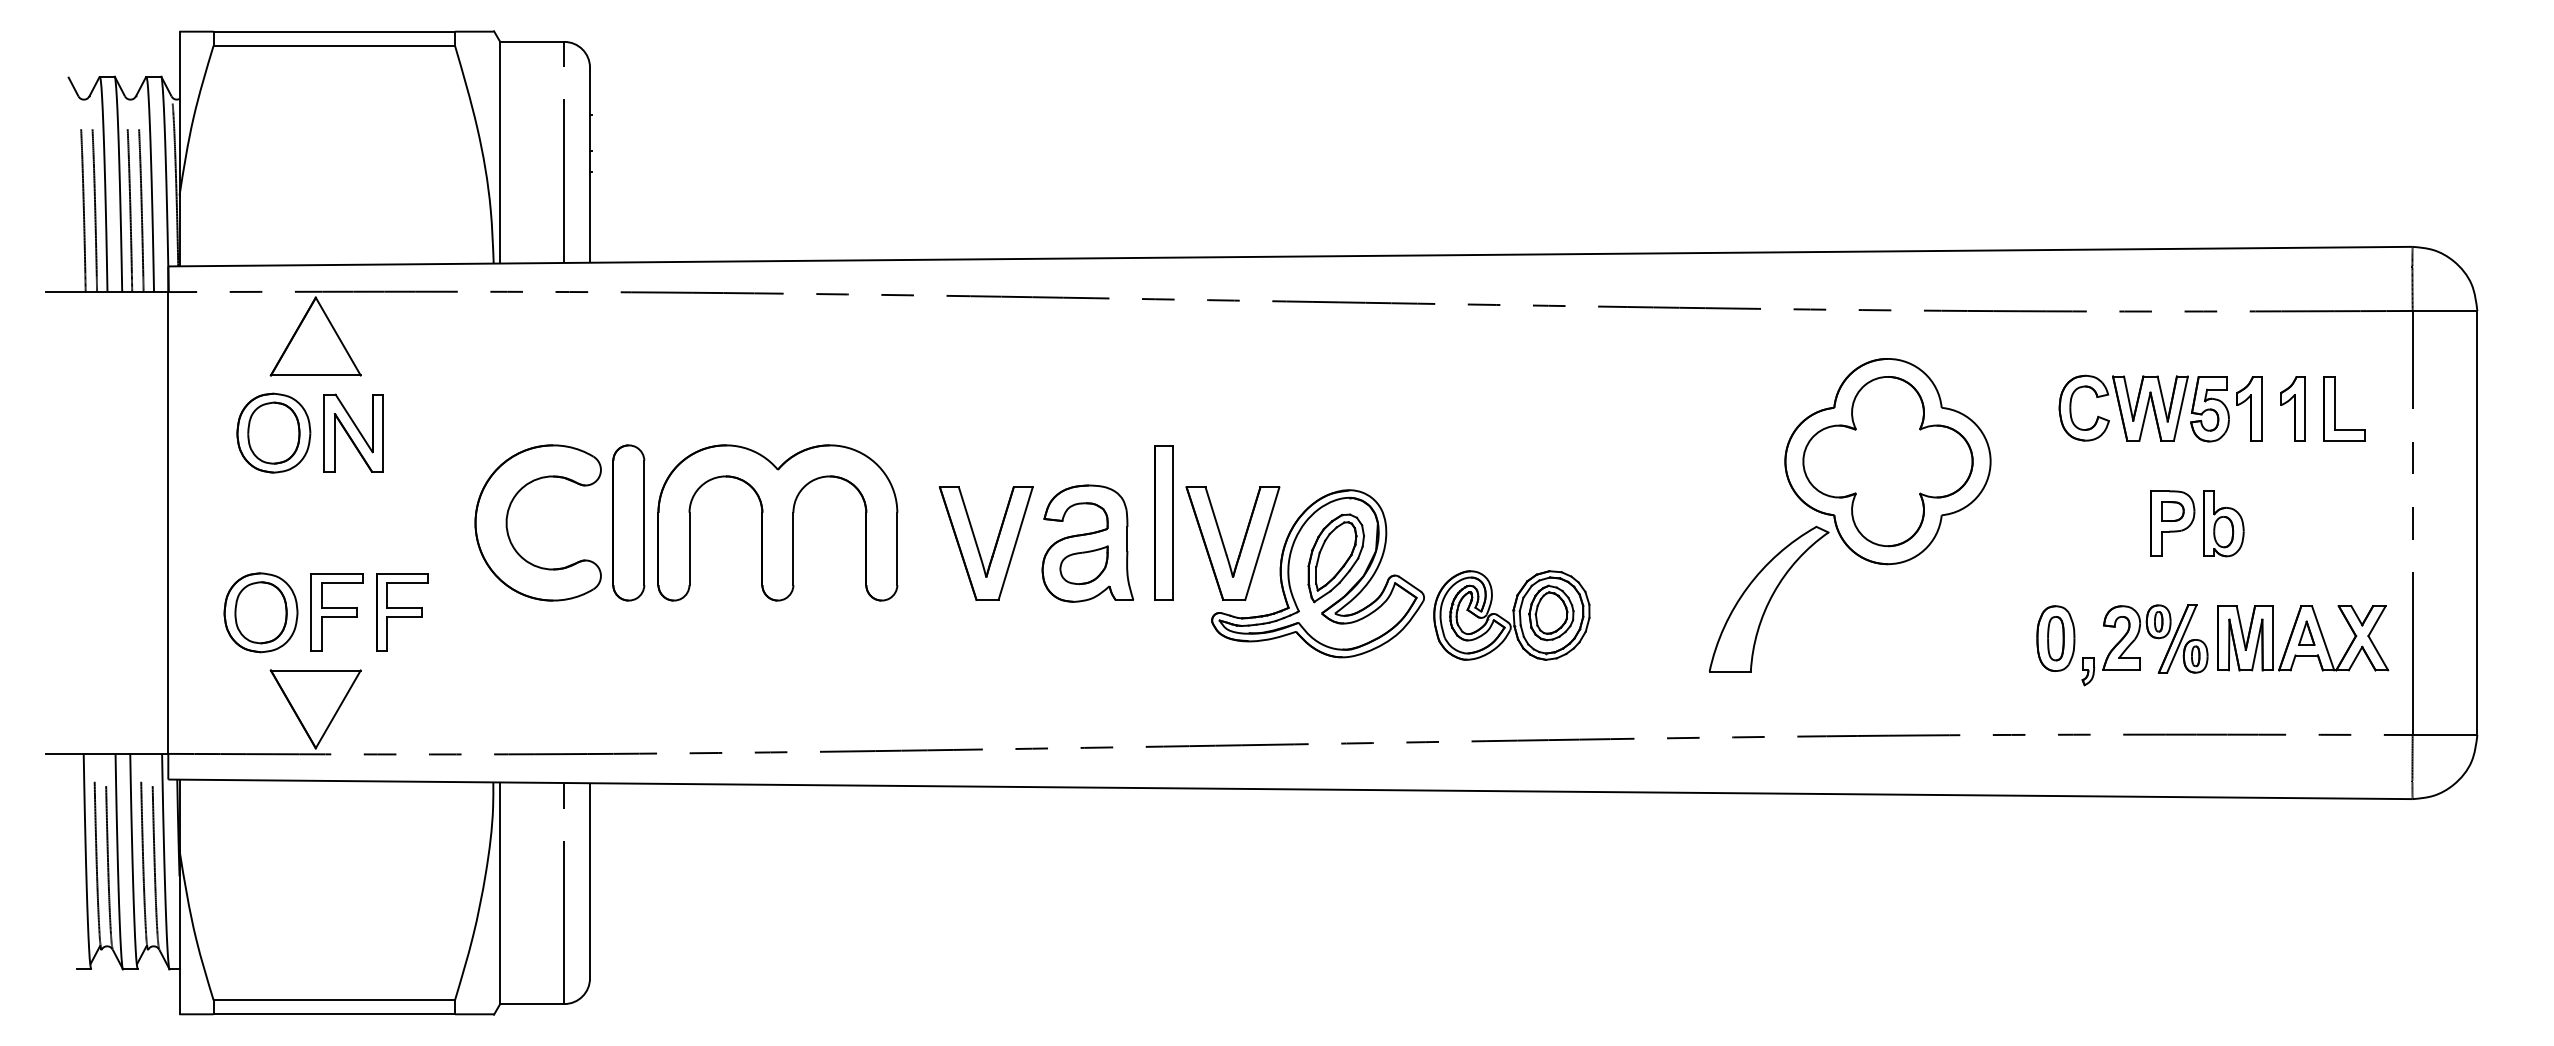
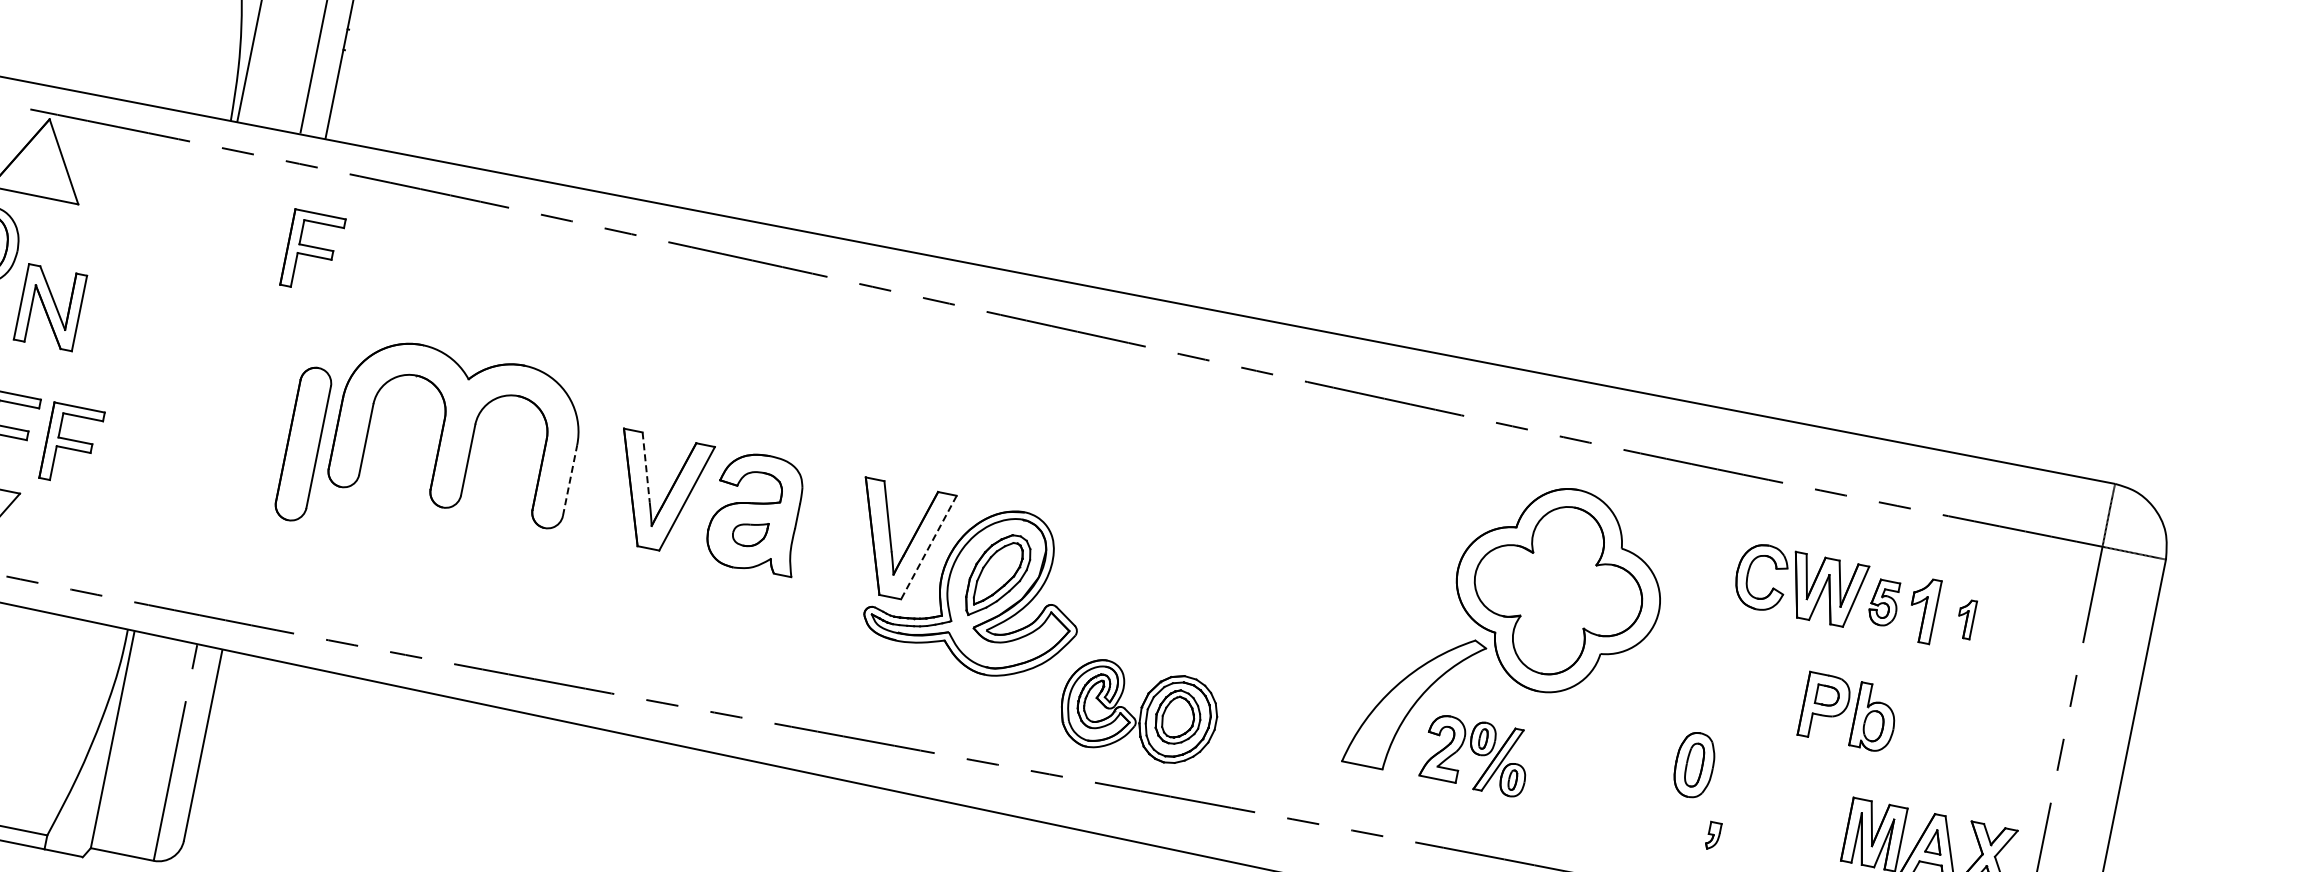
part: (600, 375) -> (313, 251), added
part: (2292, 408) -> (1965, 618), size x0.6
part: (2335, 408) -> (2007, 627), removed
part: (2209, 409) -> (1883, 603), size x0.7
part: (353, 432) -> (50, 306), moved
part: (508, 515) -> (195, 370), removed
line: (969, 521) -> (646, 467), solid -> dashed
part: (628, 522) -> (303, 443), moved
part: (1163, 522) -> (836, 507), removed
line: (1262, 543) -> (929, 547), solid -> dashed
line: (897, 548) -> (570, 480), solid -> dashed
part: (1083, 565) -> (749, 533), size x0.7
part: (1511, 615) -> (1138, 712), moved
part: (2055, 638) -> (1694, 764), moved
part: (2155, 638) -> (1476, 754), moved

